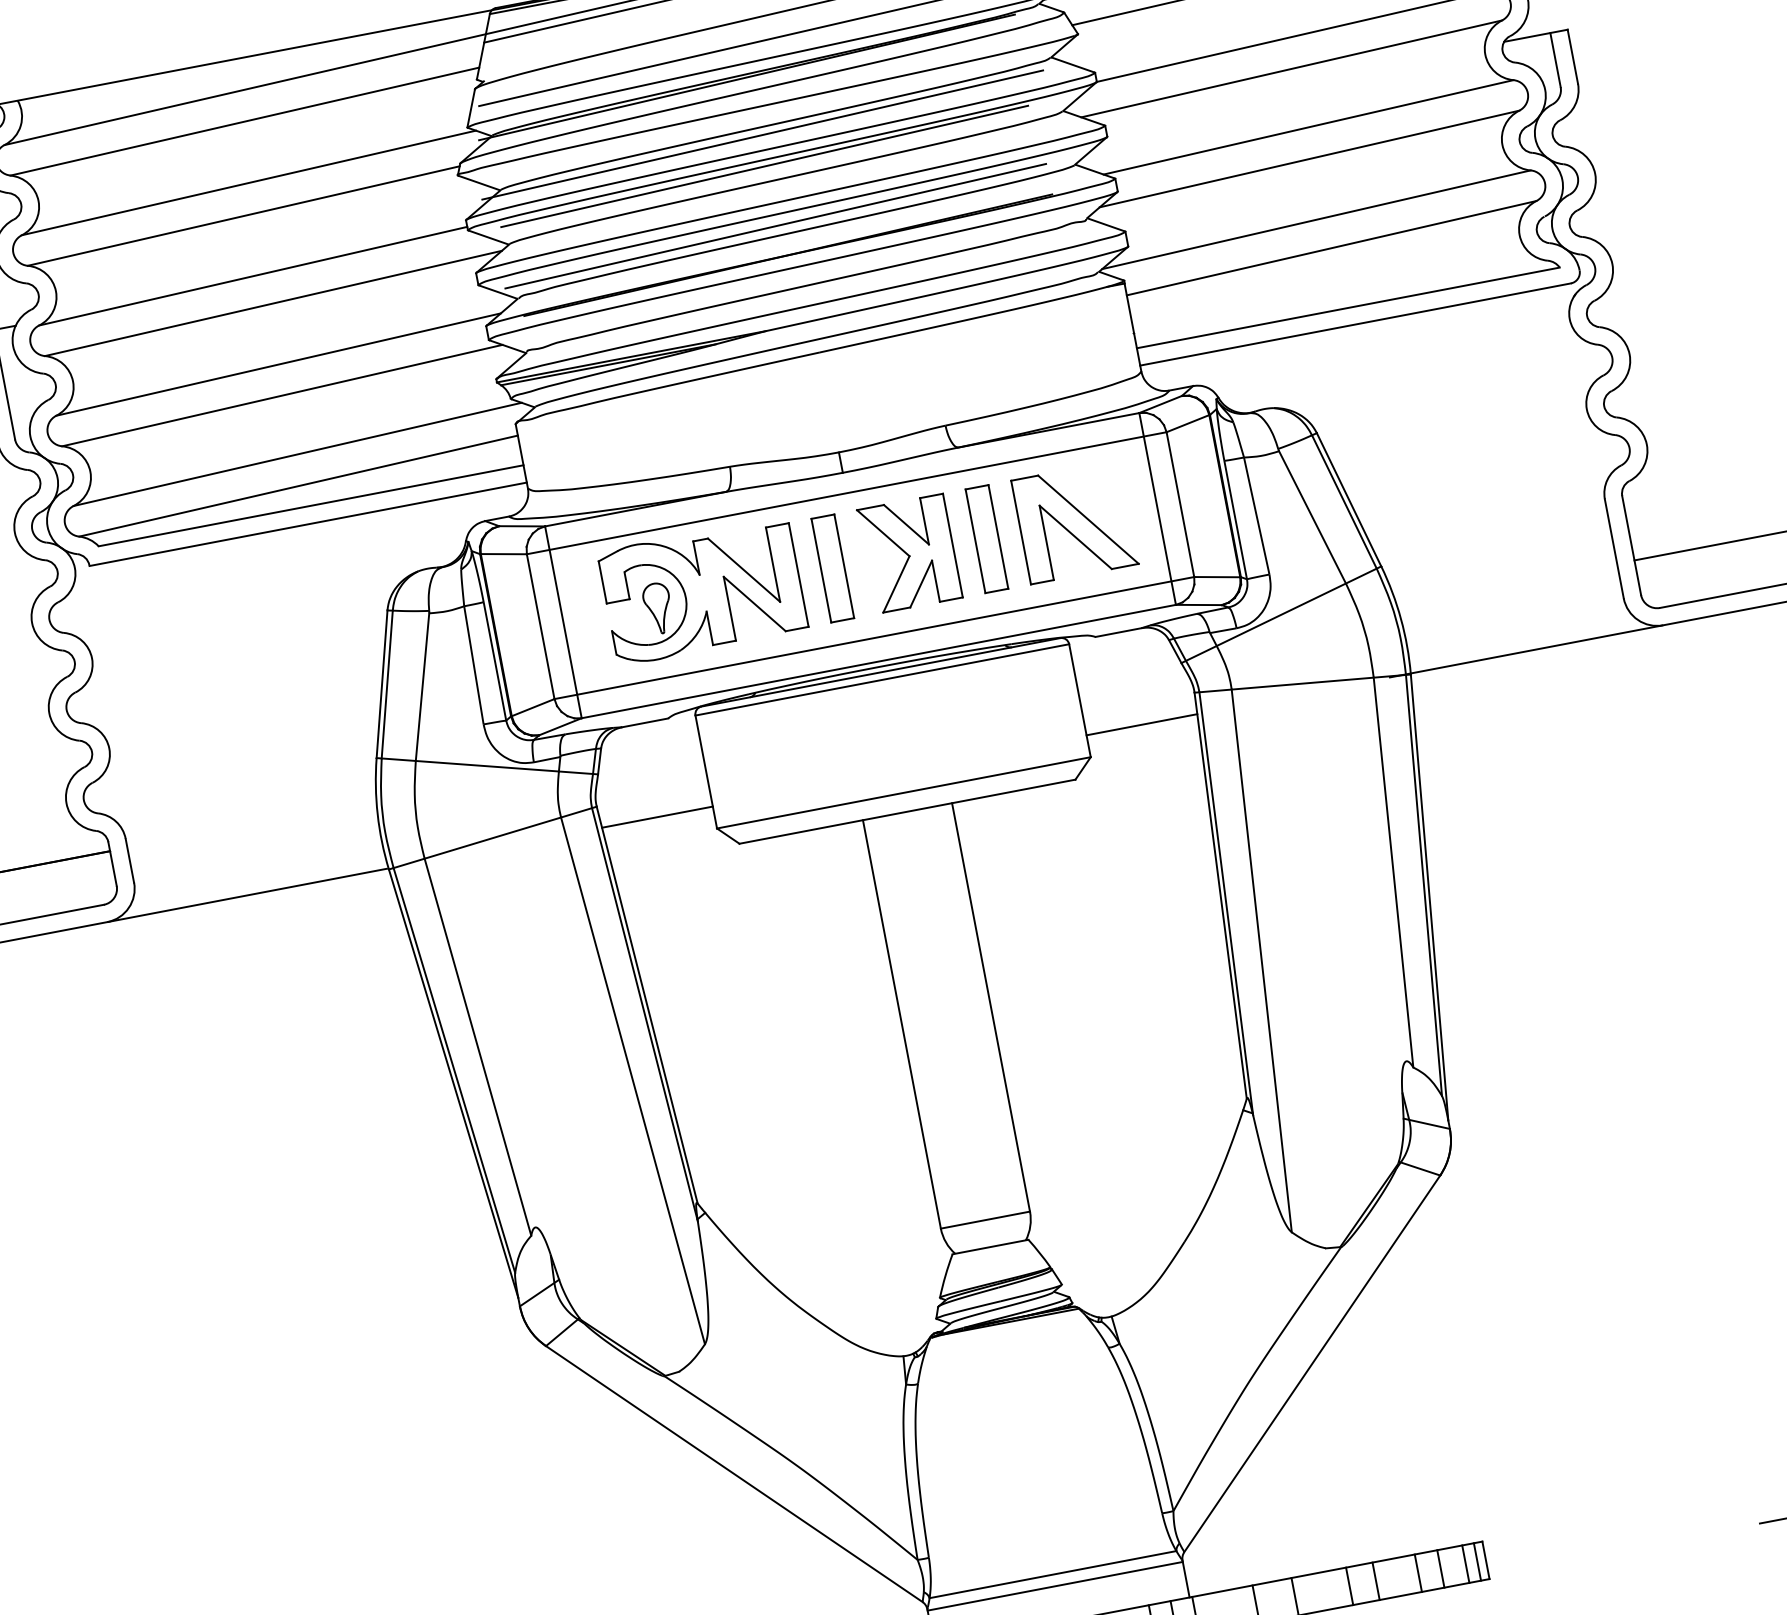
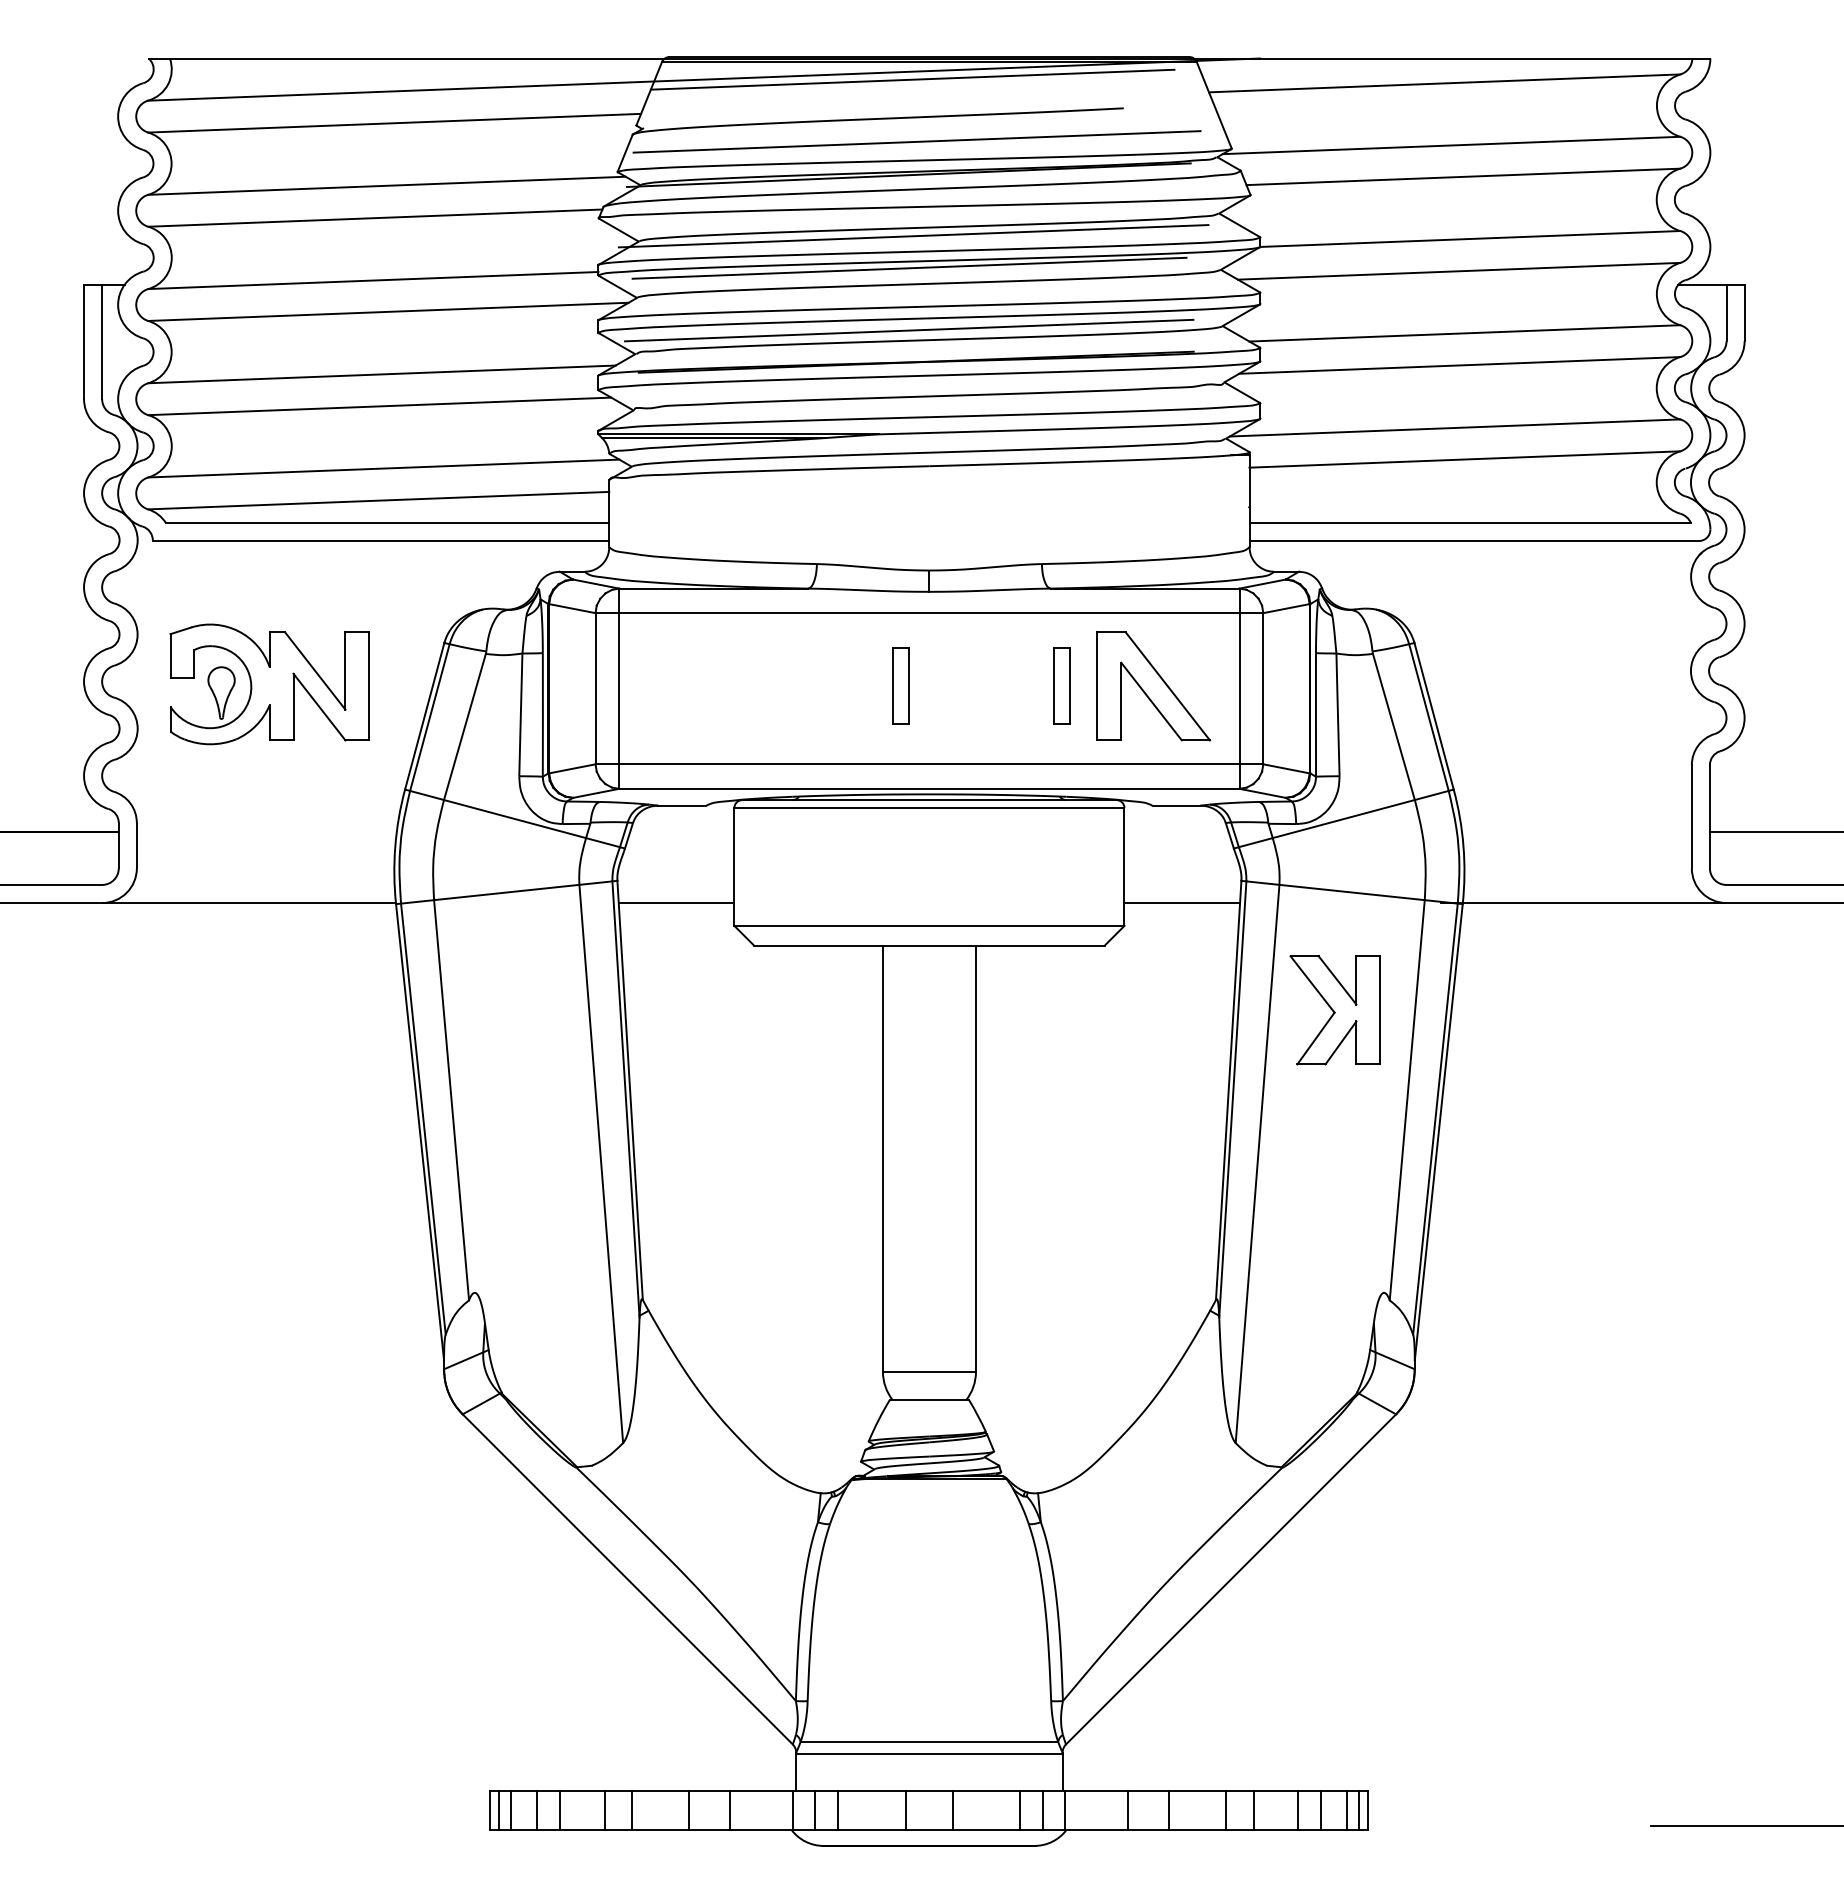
part: (986, 538) -> (1061, 685), size x0.7
part: (909, 554) -> (1334, 1010), moved
part: (832, 567) -> (900, 685), size x0.7
part: (702, 591) -> (269, 684), moved

